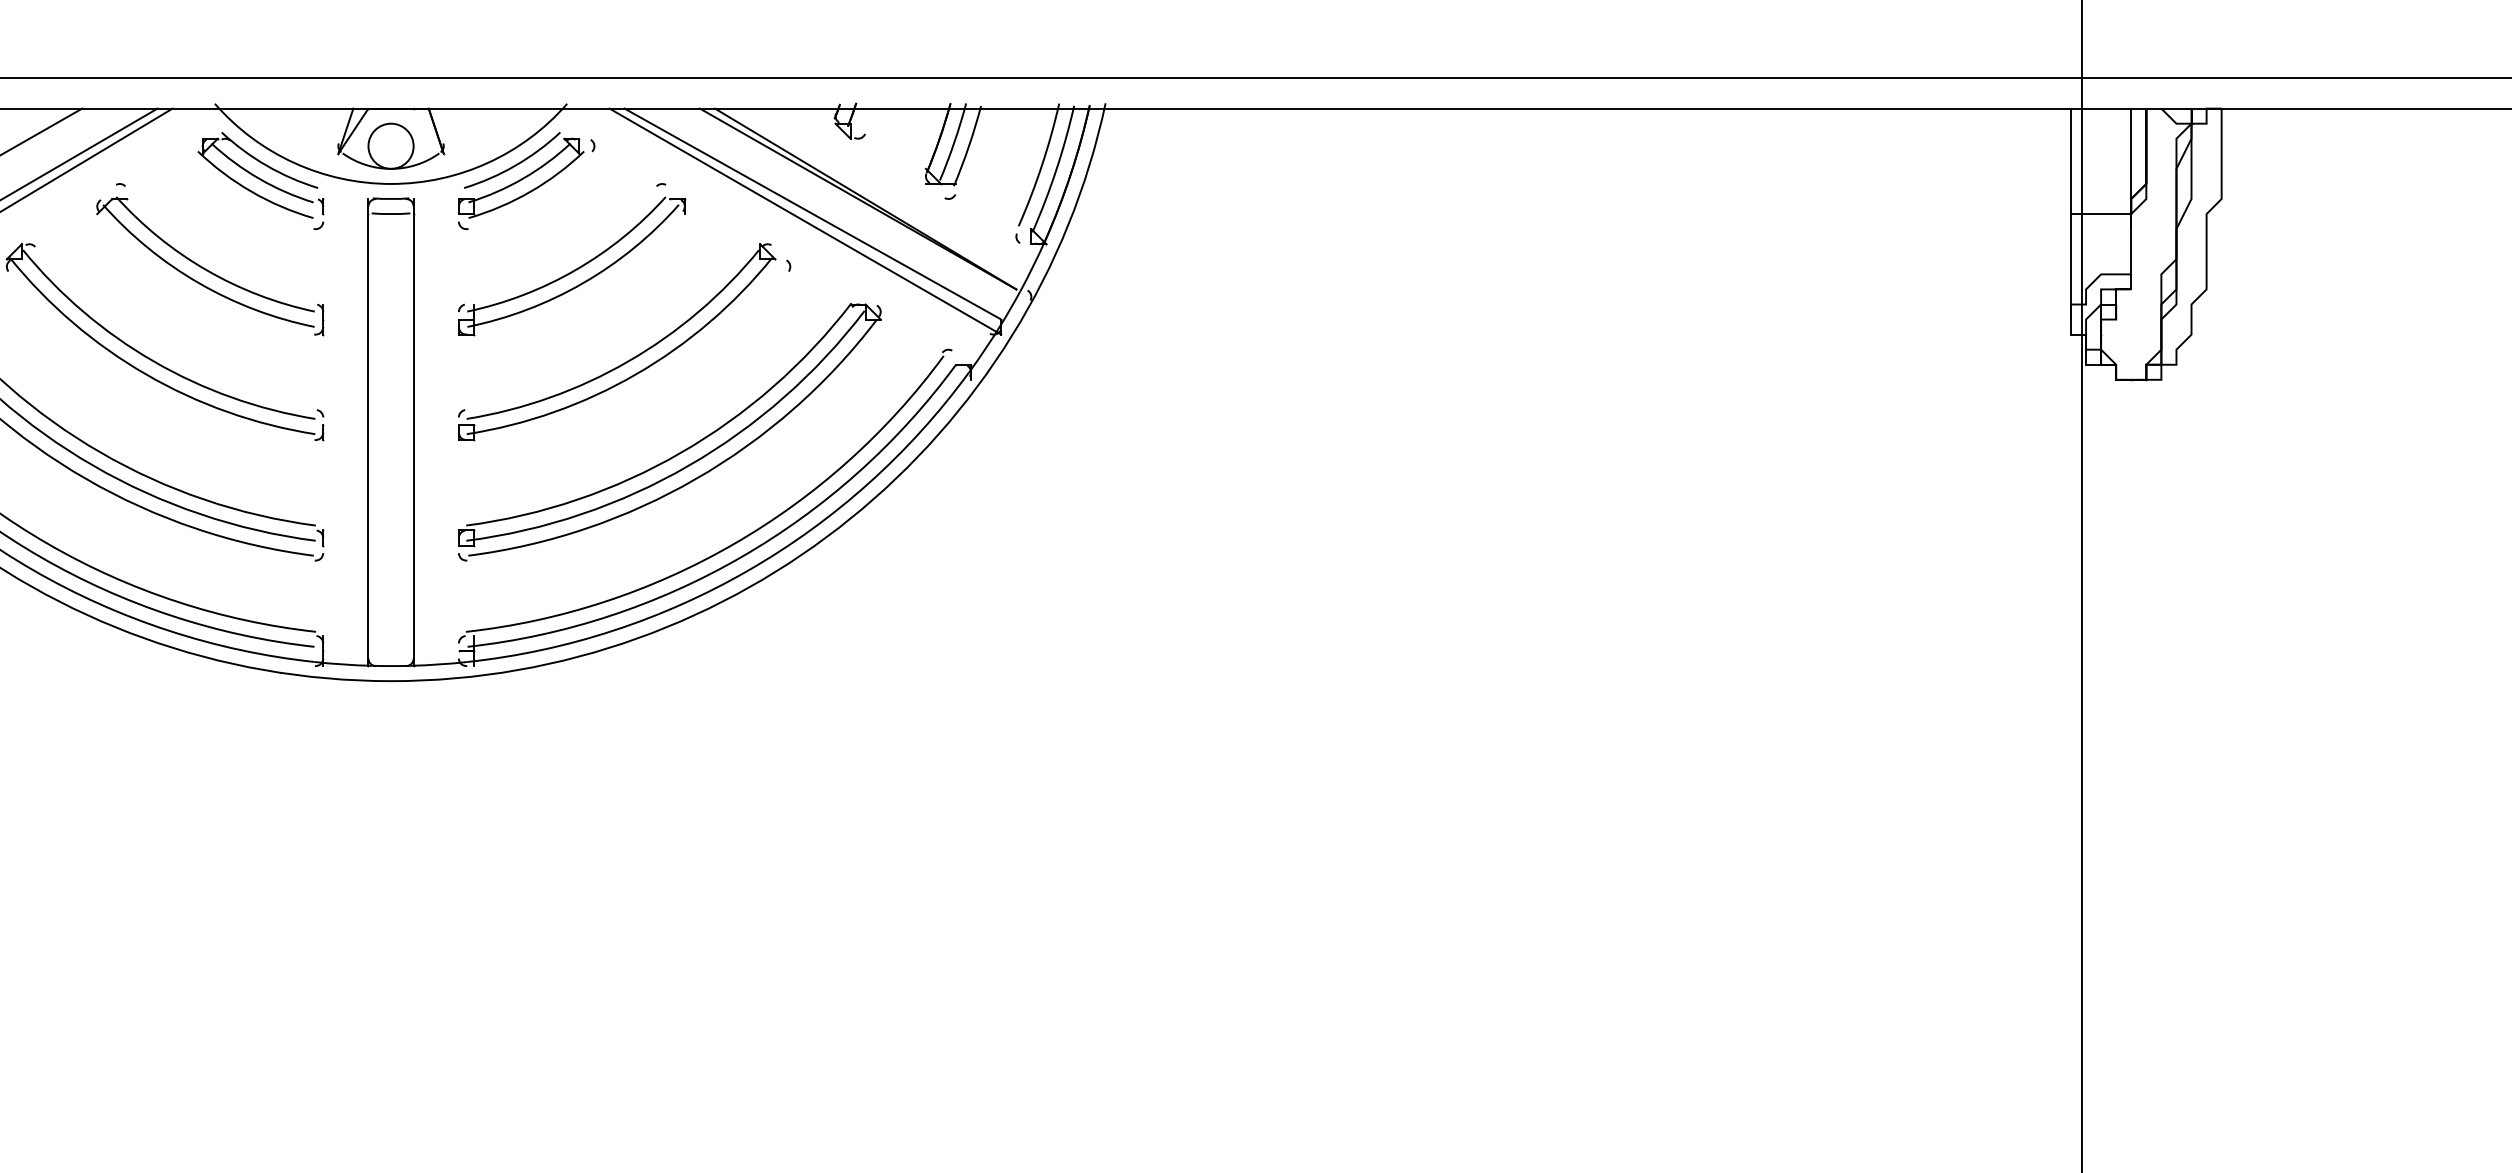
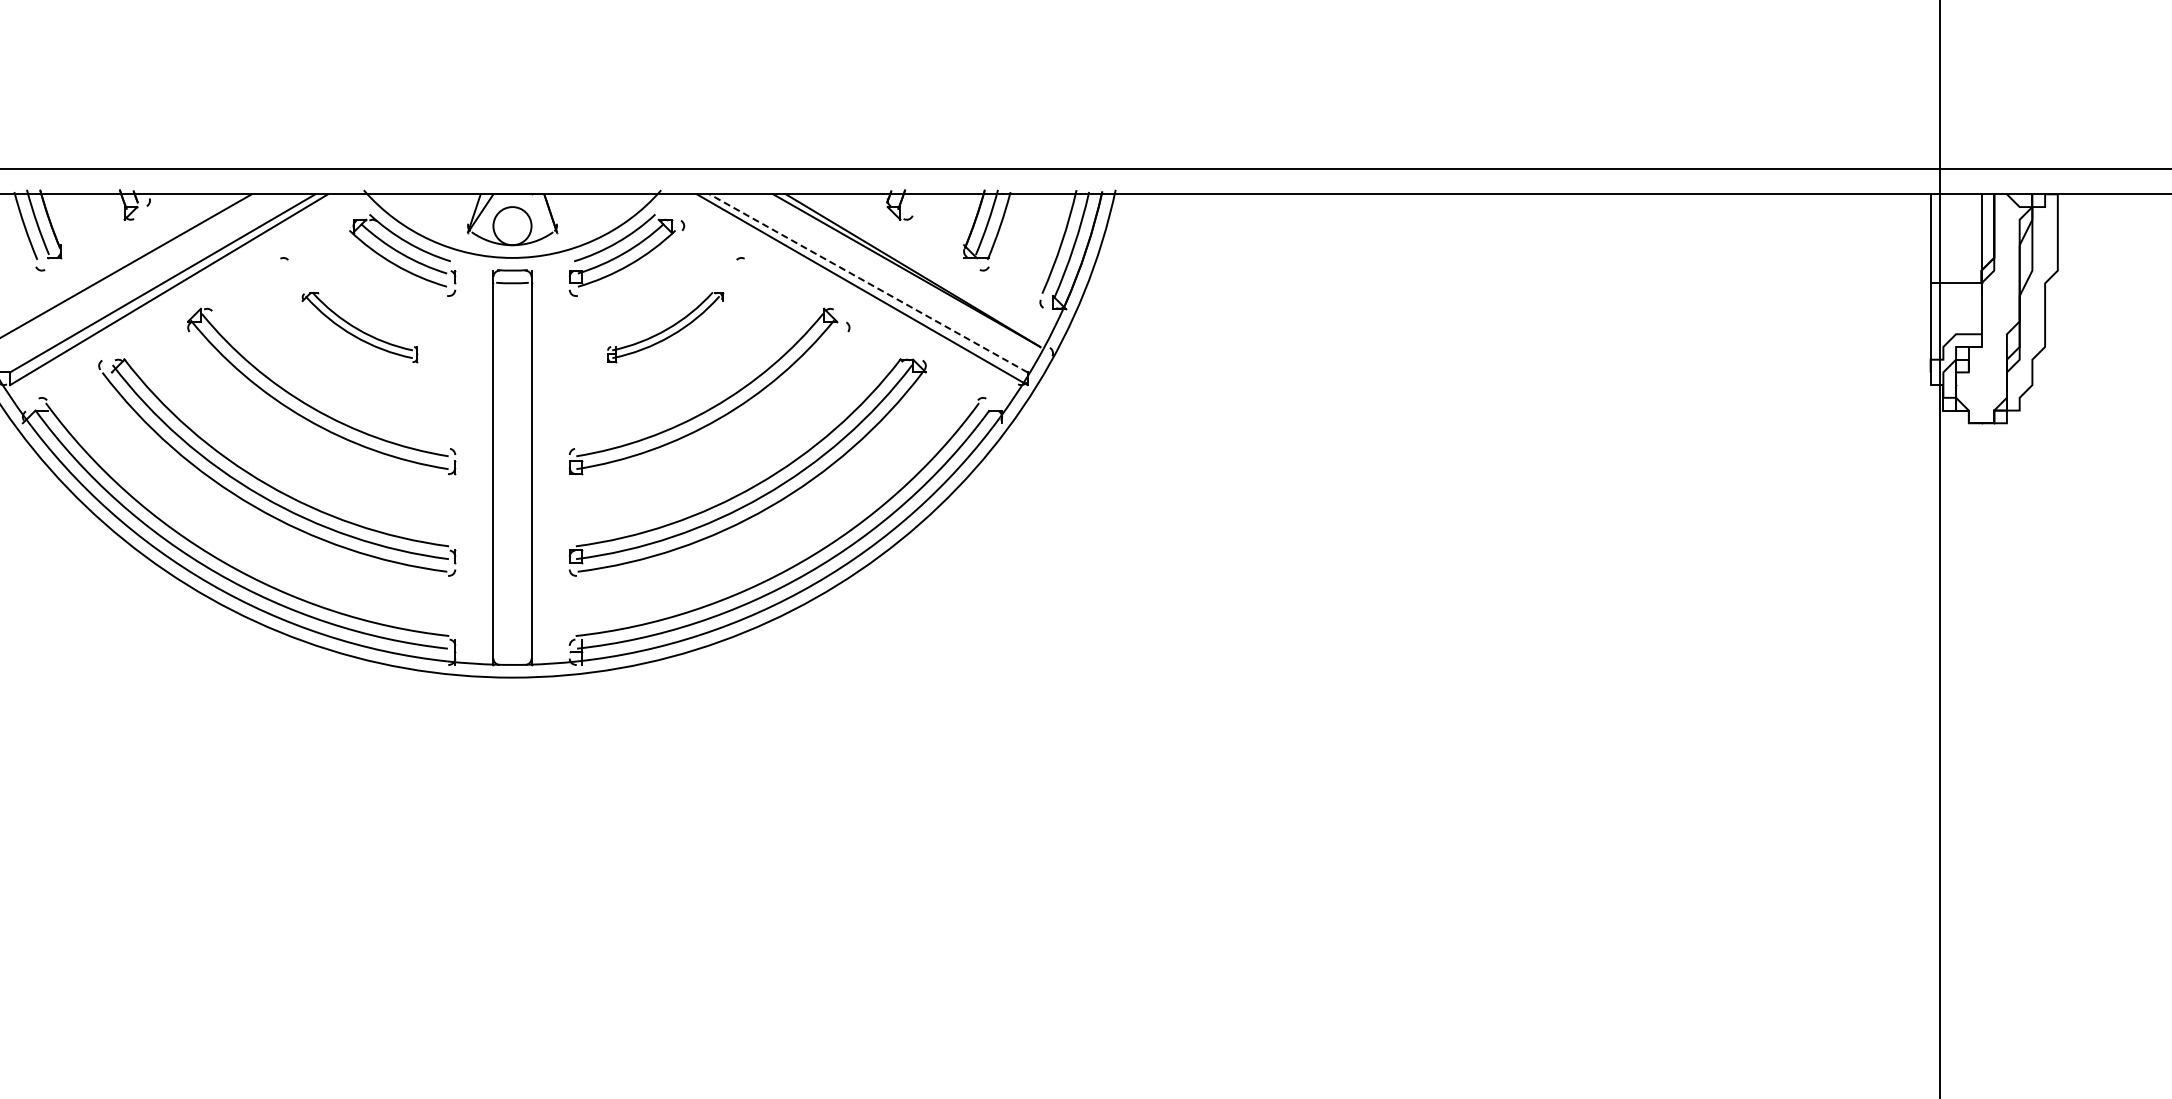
line: (812, 214) -> (868, 283), solid -> dashed
part: (209, 266) -> (359, 327), size x0.6
part: (572, 266) -> (665, 327), size x0.6

